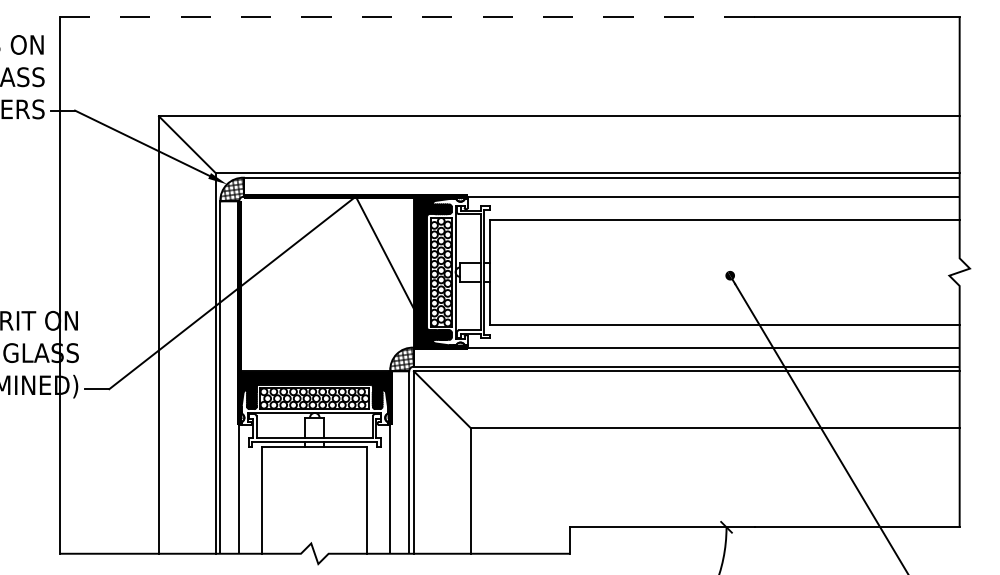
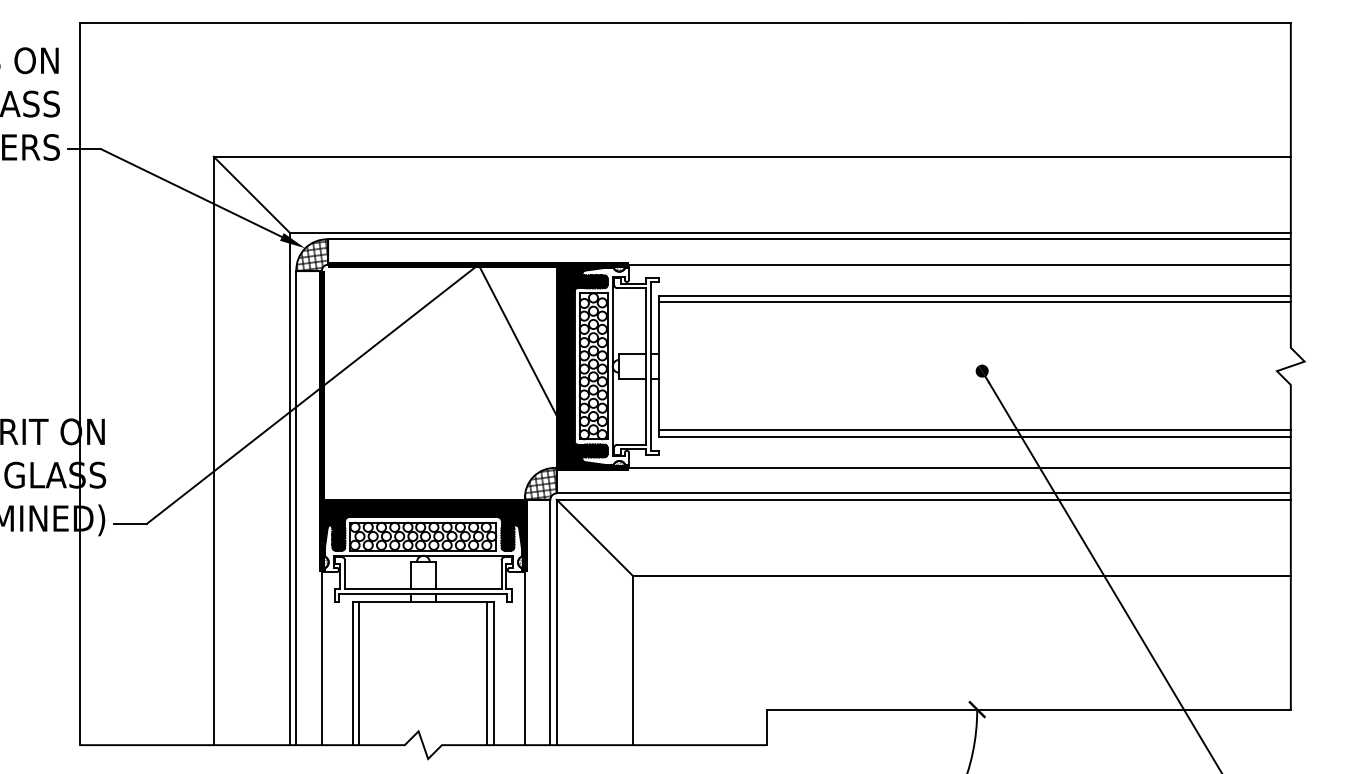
line: (407, 17) -> (547, 23), dashed -> solid
line: (724, 224) -> (974, 302), added
line: (724, 319) -> (974, 430), added
line: (267, 500) -> (359, 673), added
line: (362, 500) -> (487, 673), added

